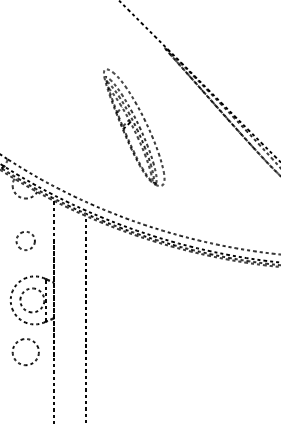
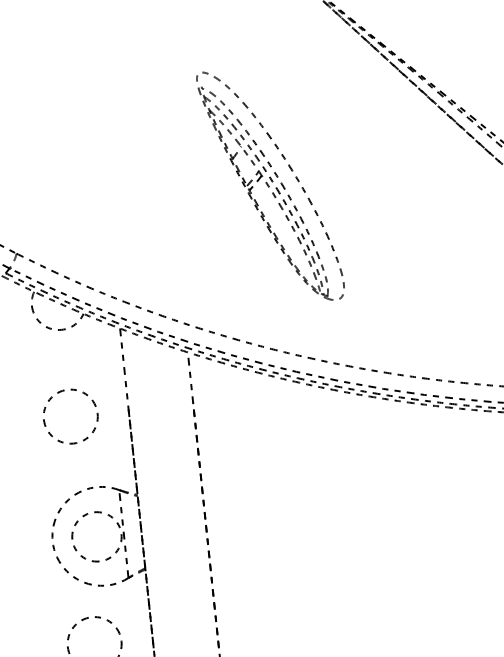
part: (134, 127) -> (271, 185), moved
circle: (25, 240) -> (70, 415), size x1.43

